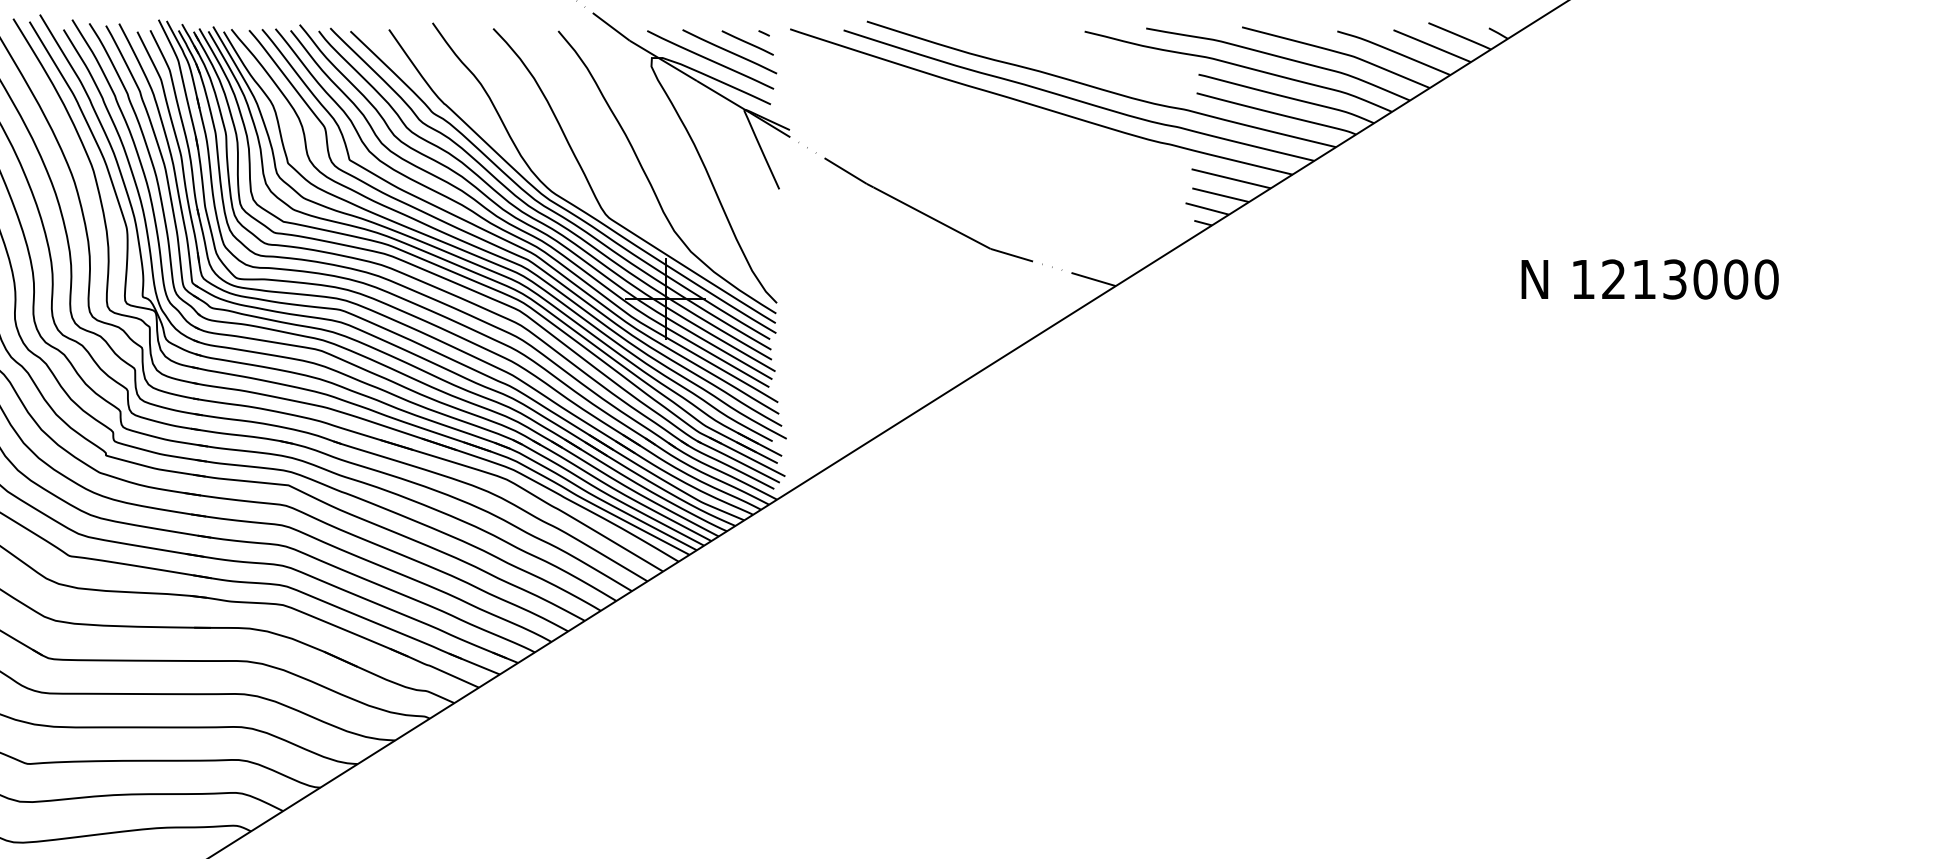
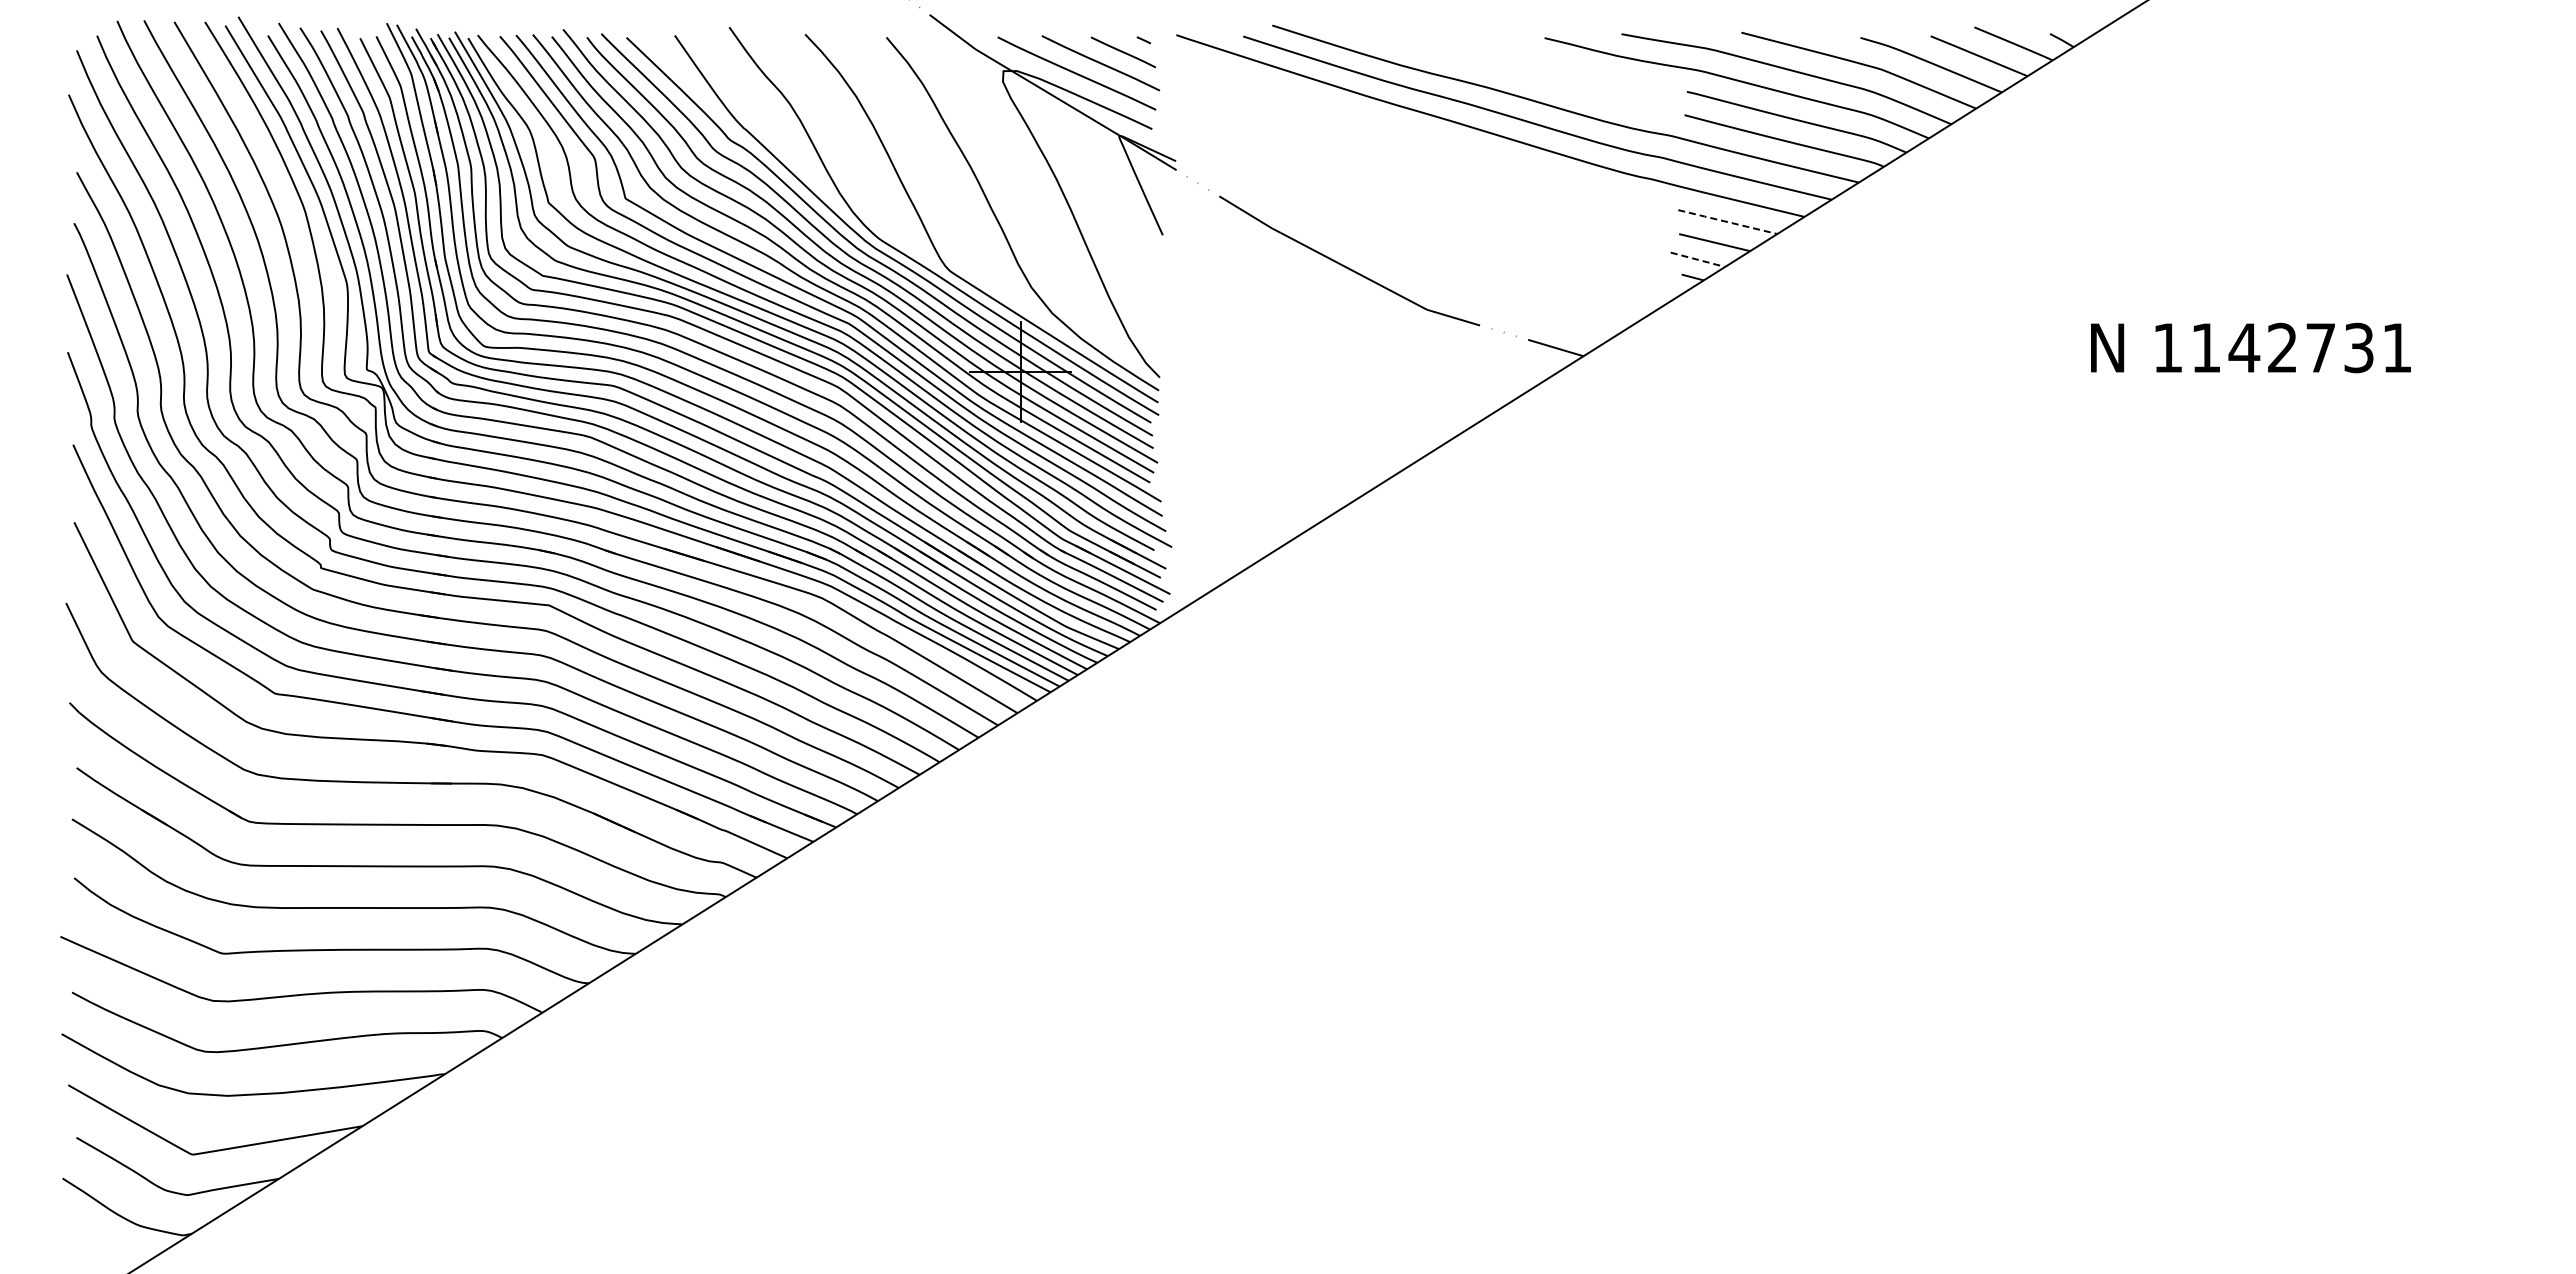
line: (1230, 178) -> (1727, 221), solid -> dashed
line: (1206, 208) -> (1697, 259), solid -> dashed
text: (1690, 279) -> (2301, 347), 1213000 -> 1142731

